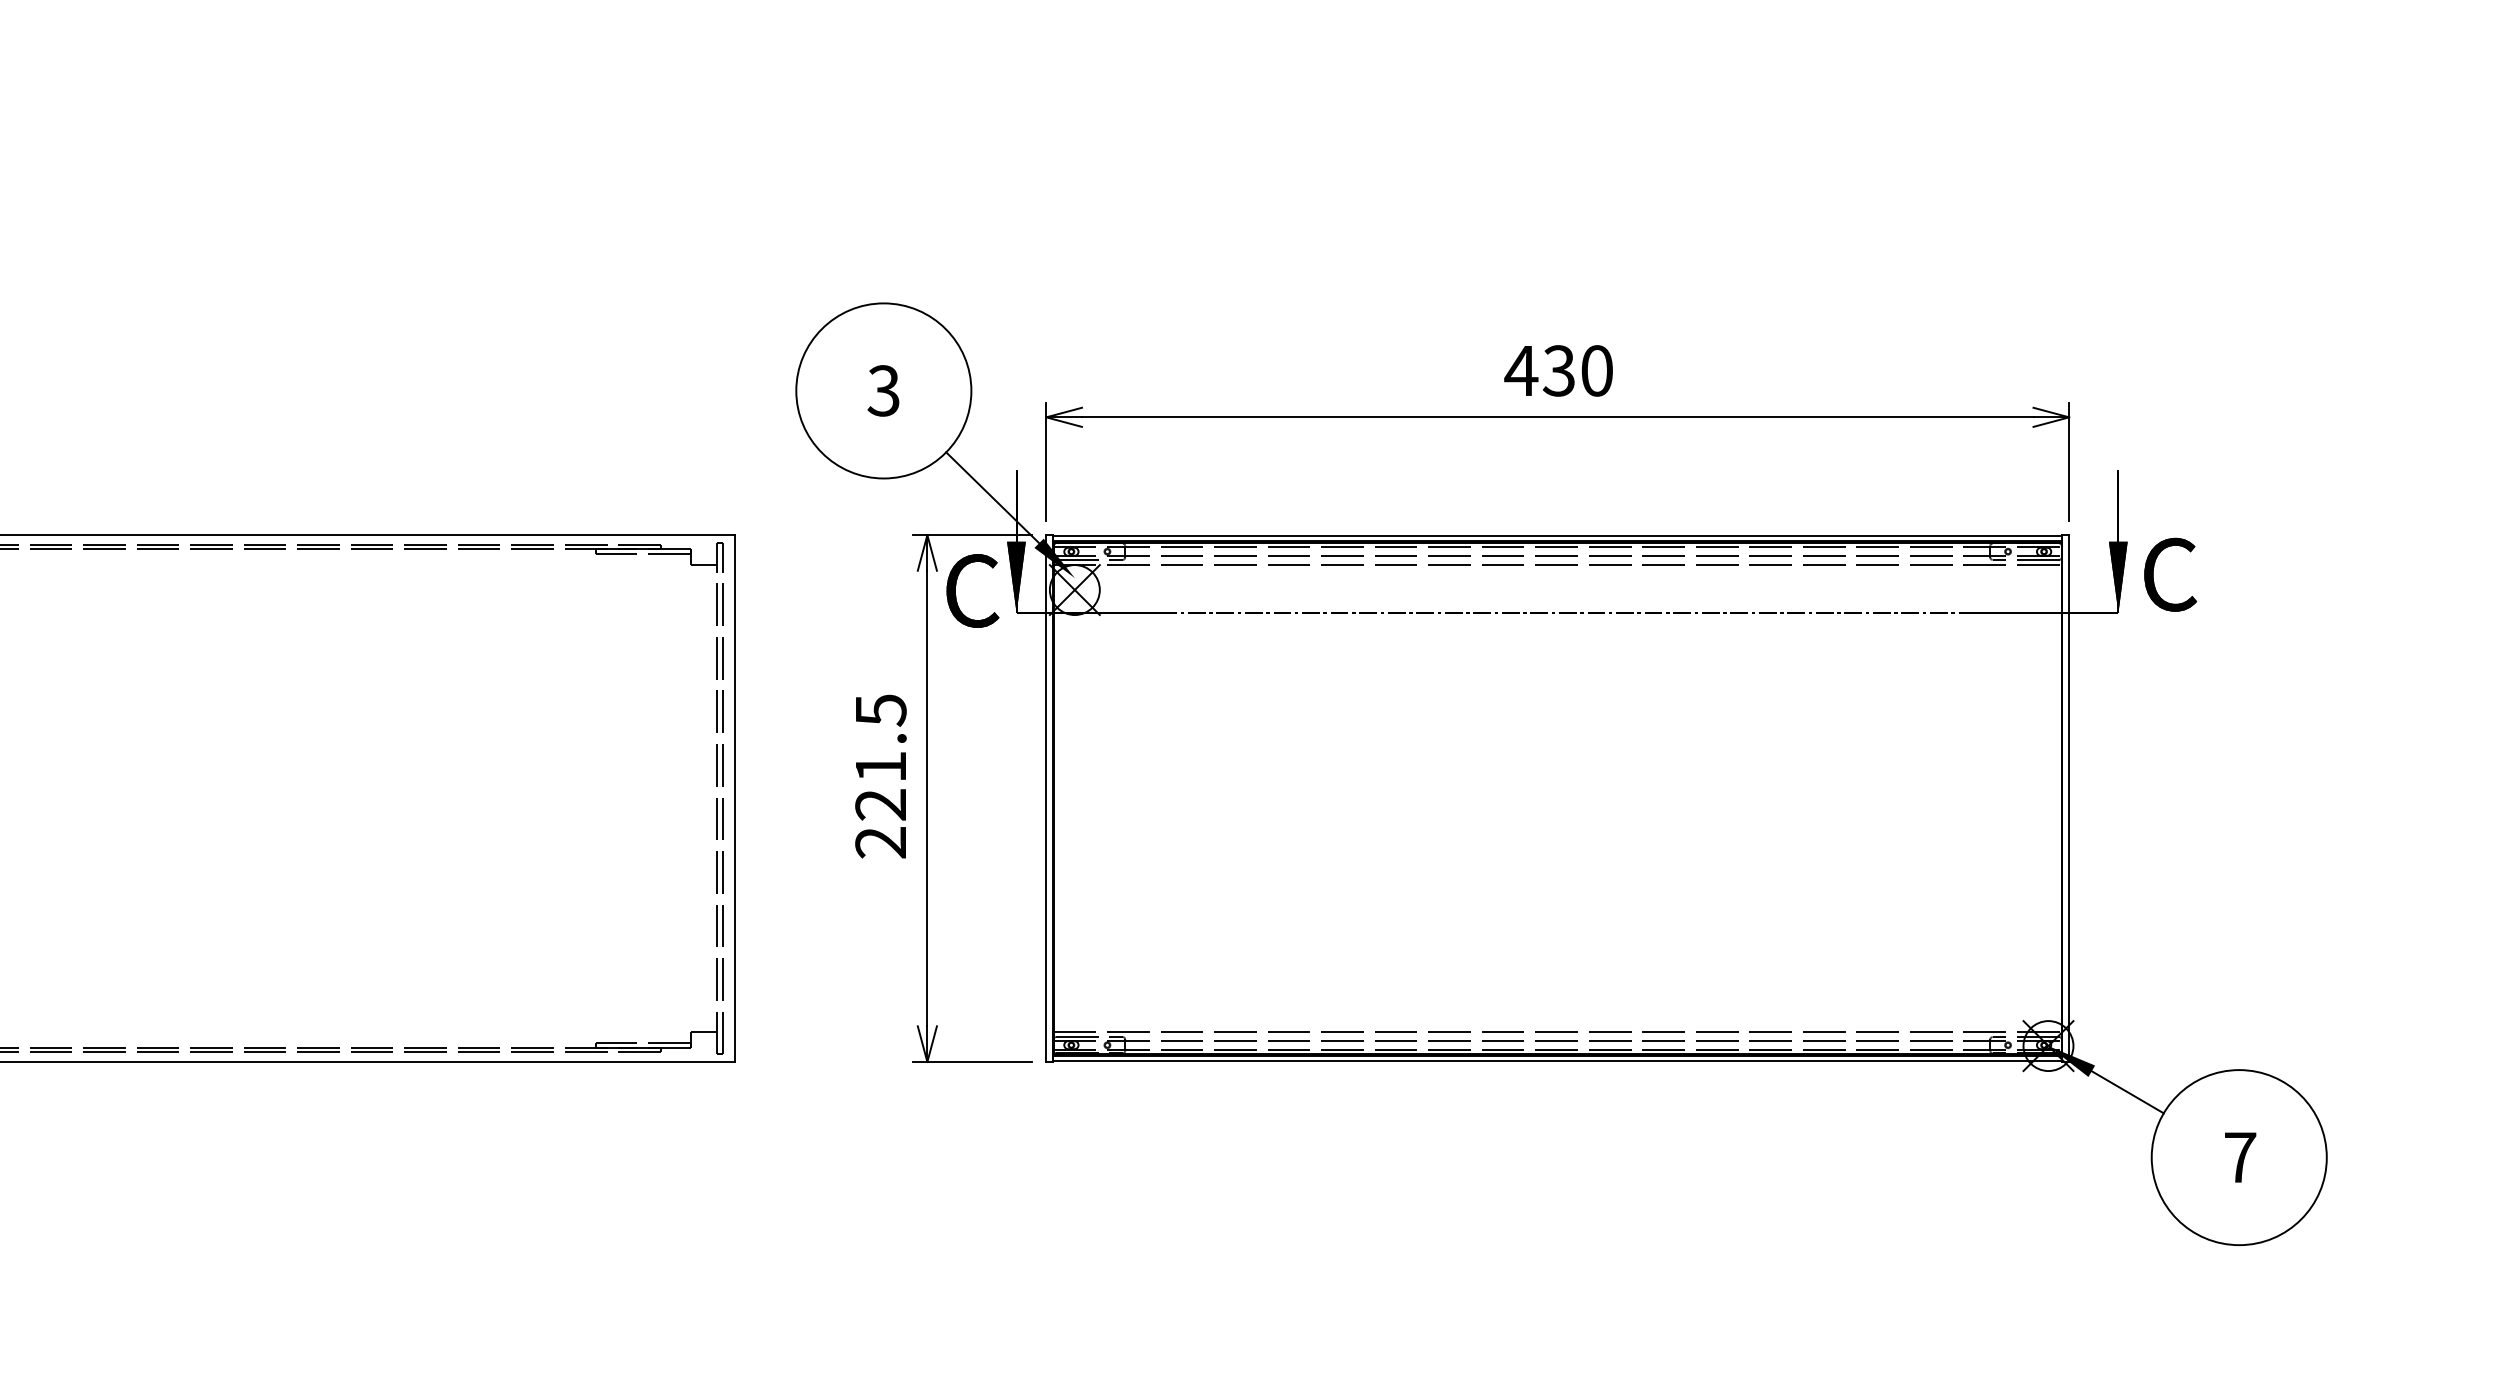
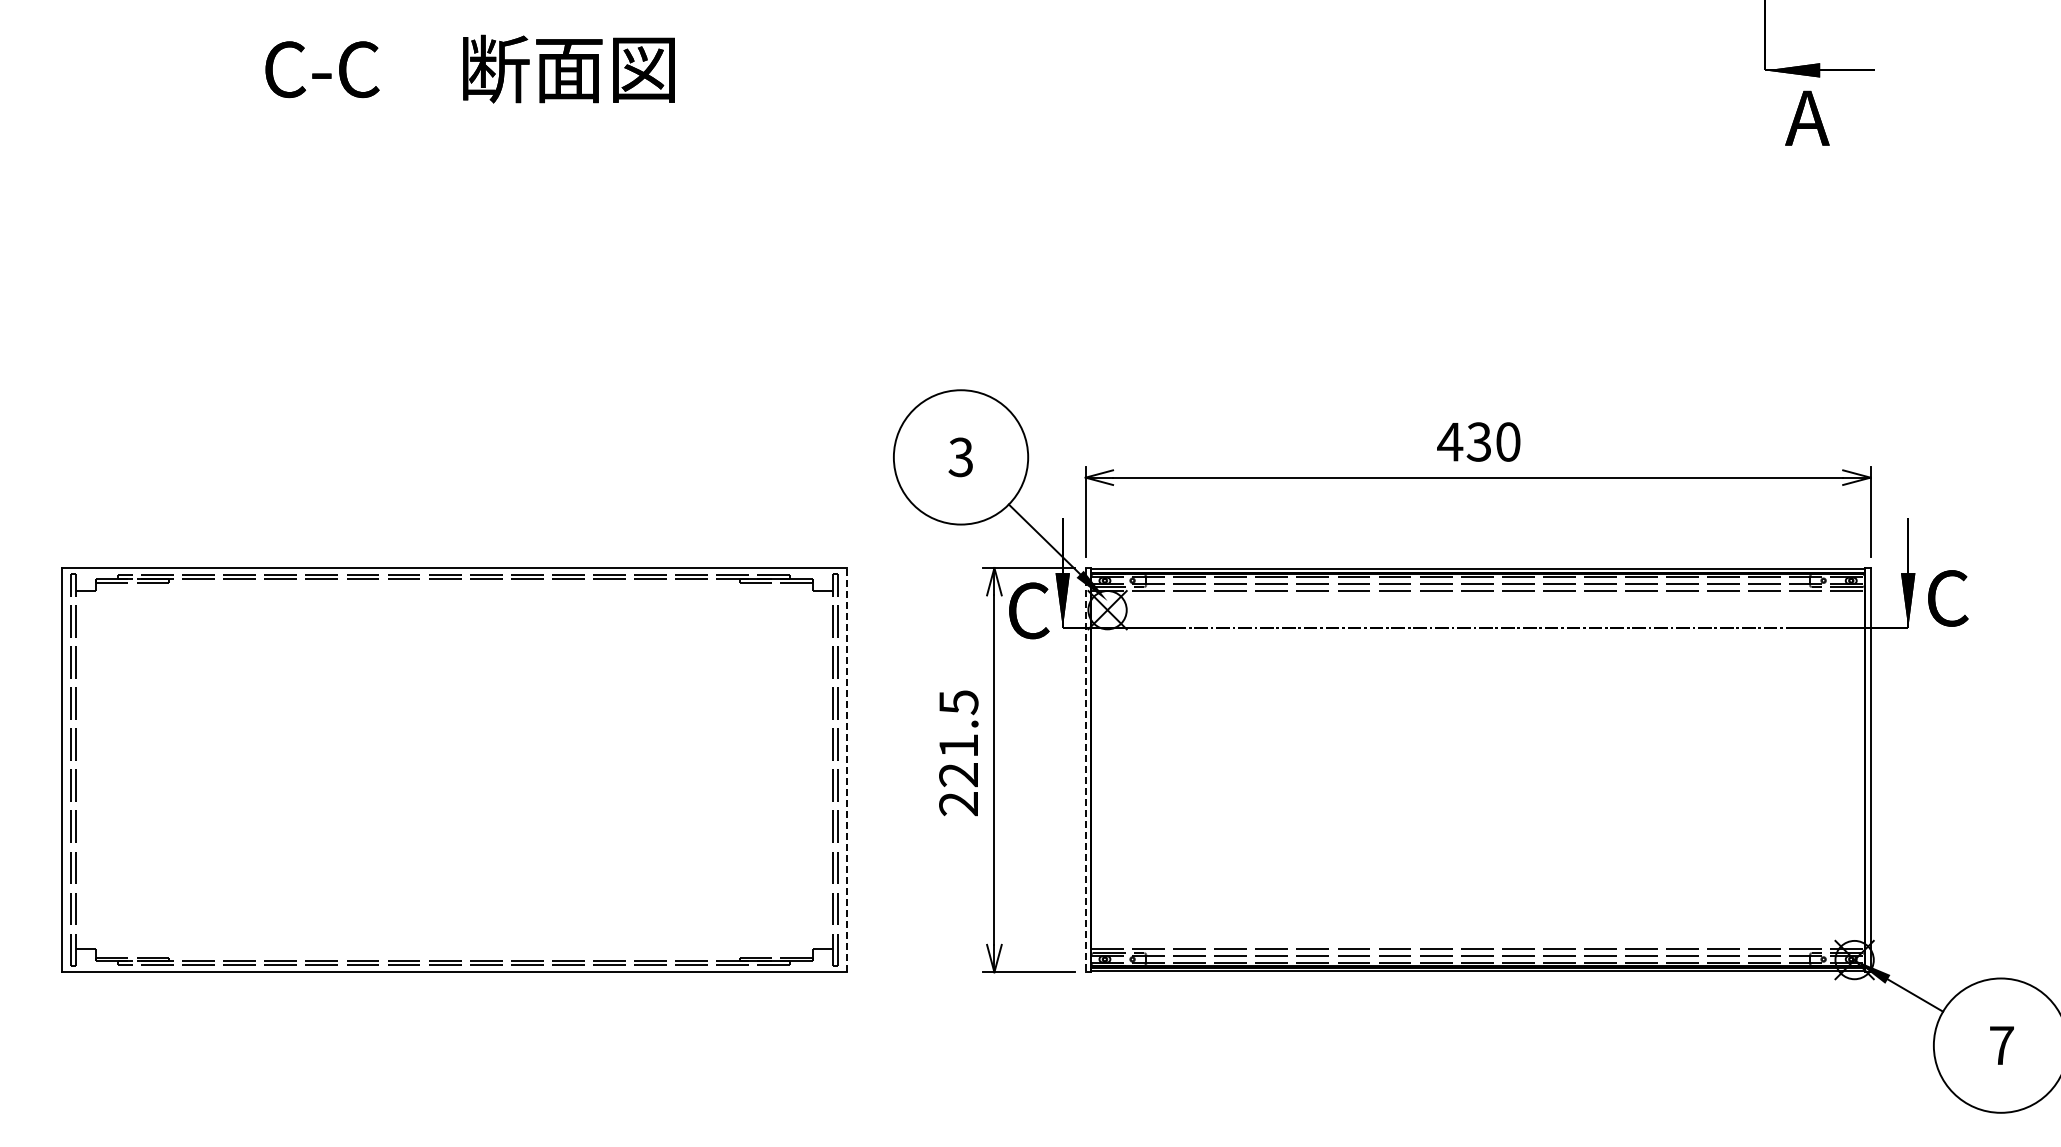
line: (734, 797) -> (846, 769), solid -> dashed
line: (1046, 798) -> (1085, 770), solid -> dashed

